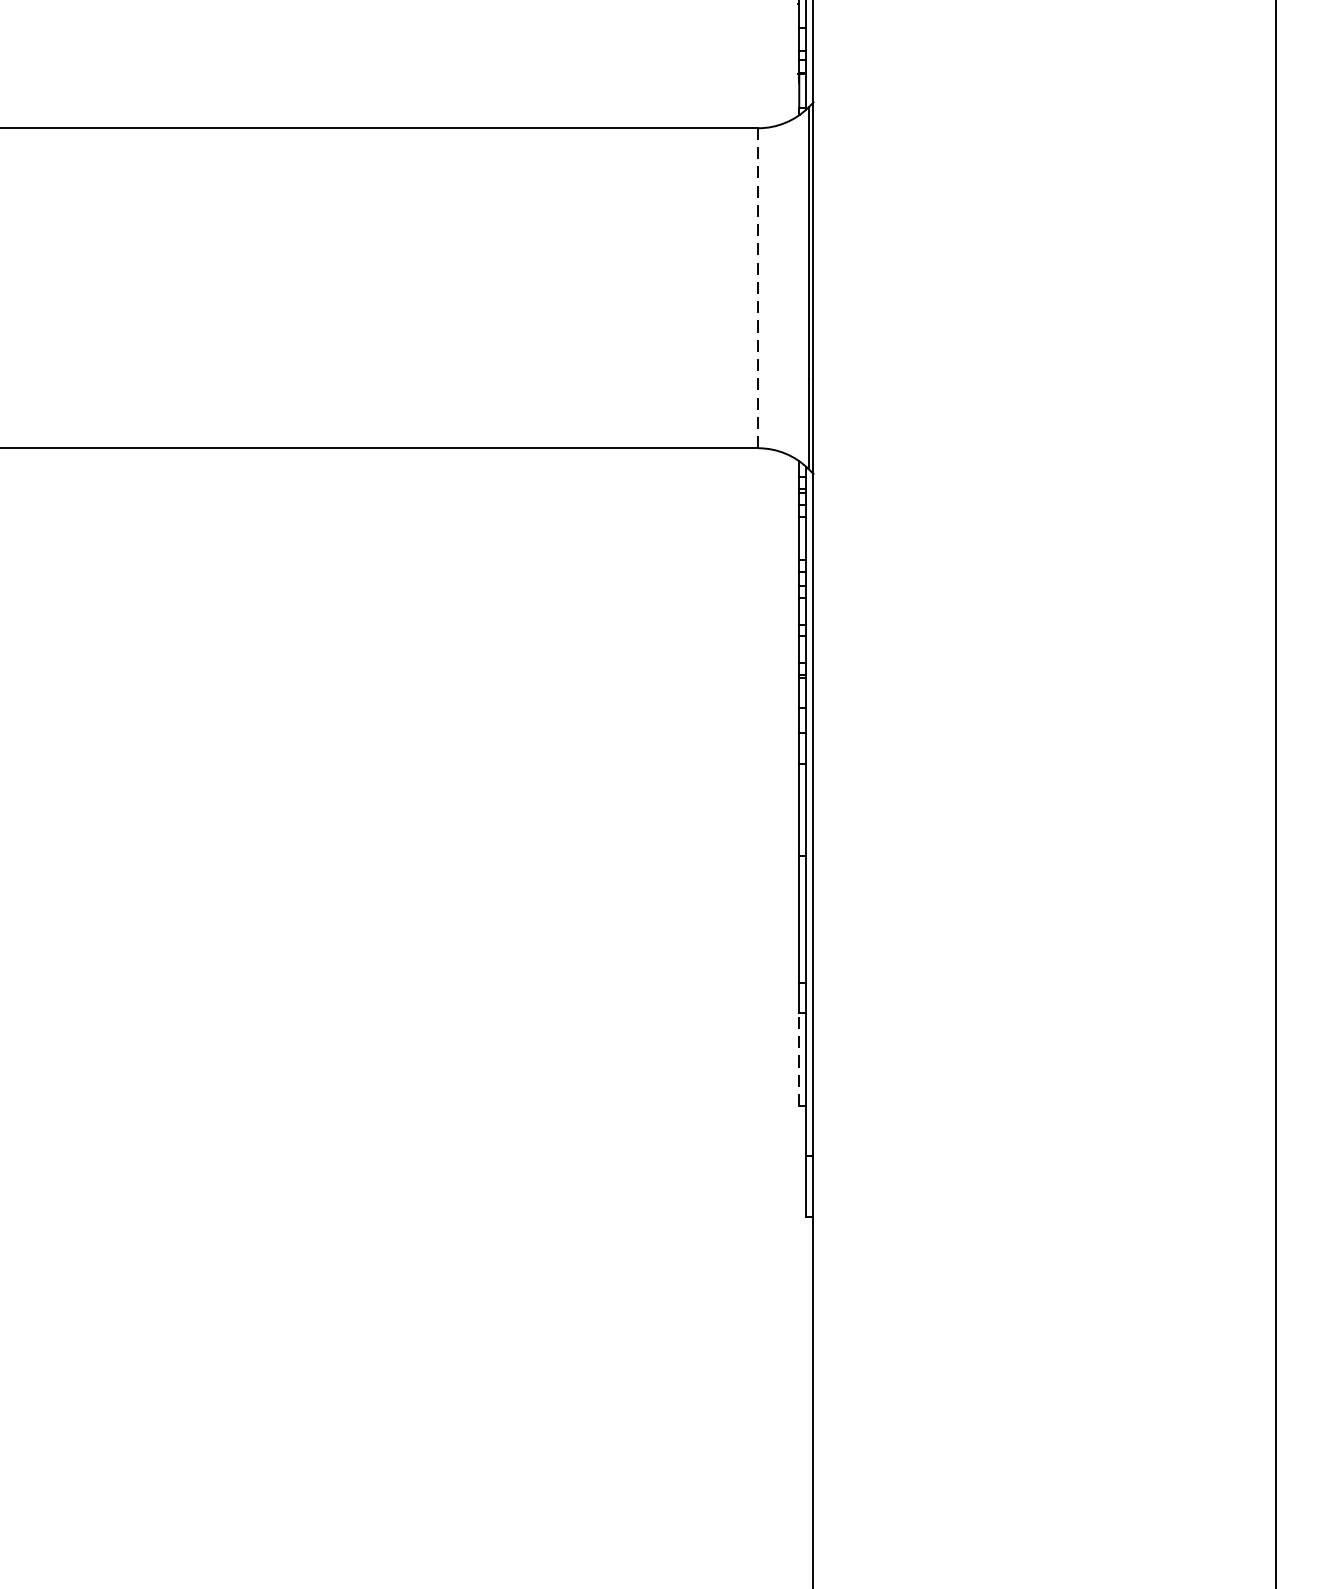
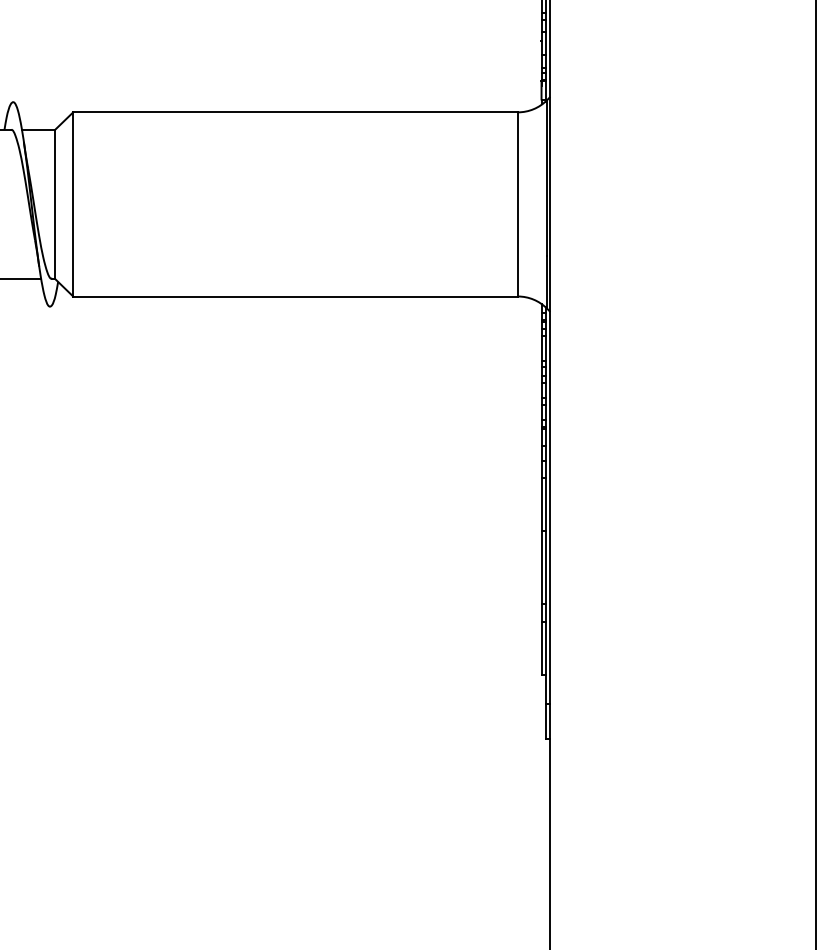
line: (757, 286) -> (517, 203), dashed -> solid
line: (799, 1059) -> (541, 648), dashed -> solid

